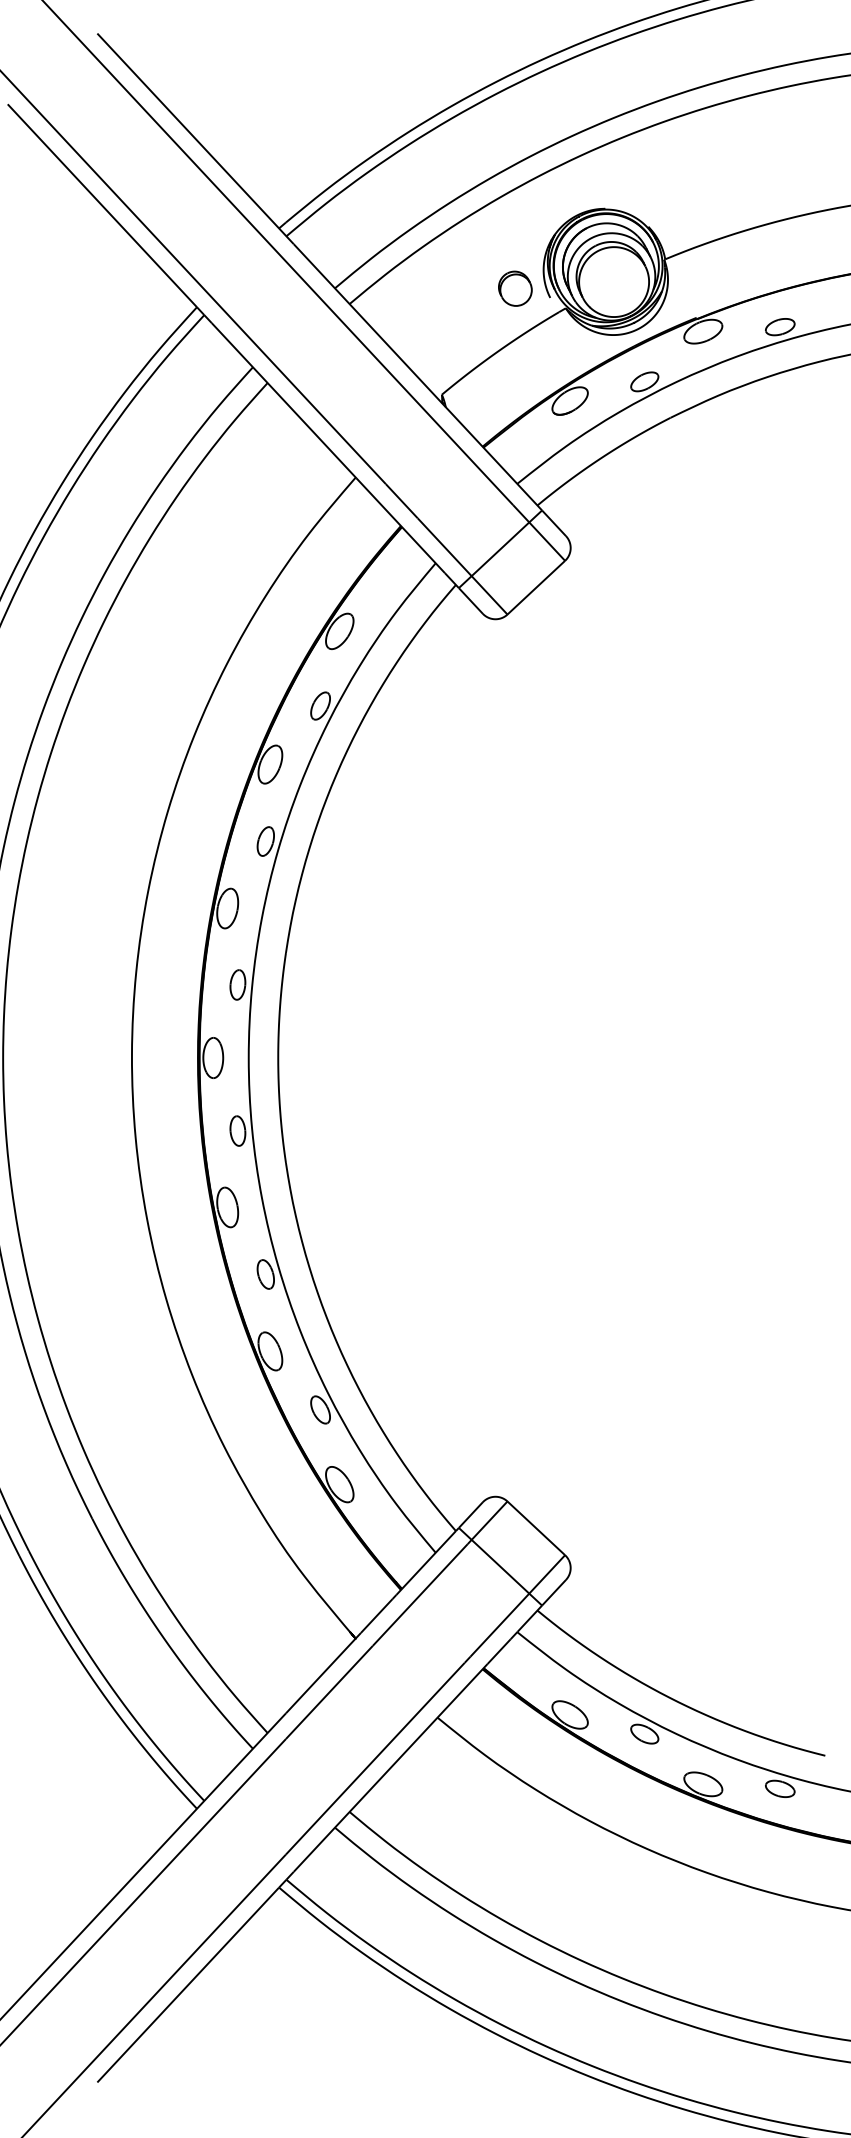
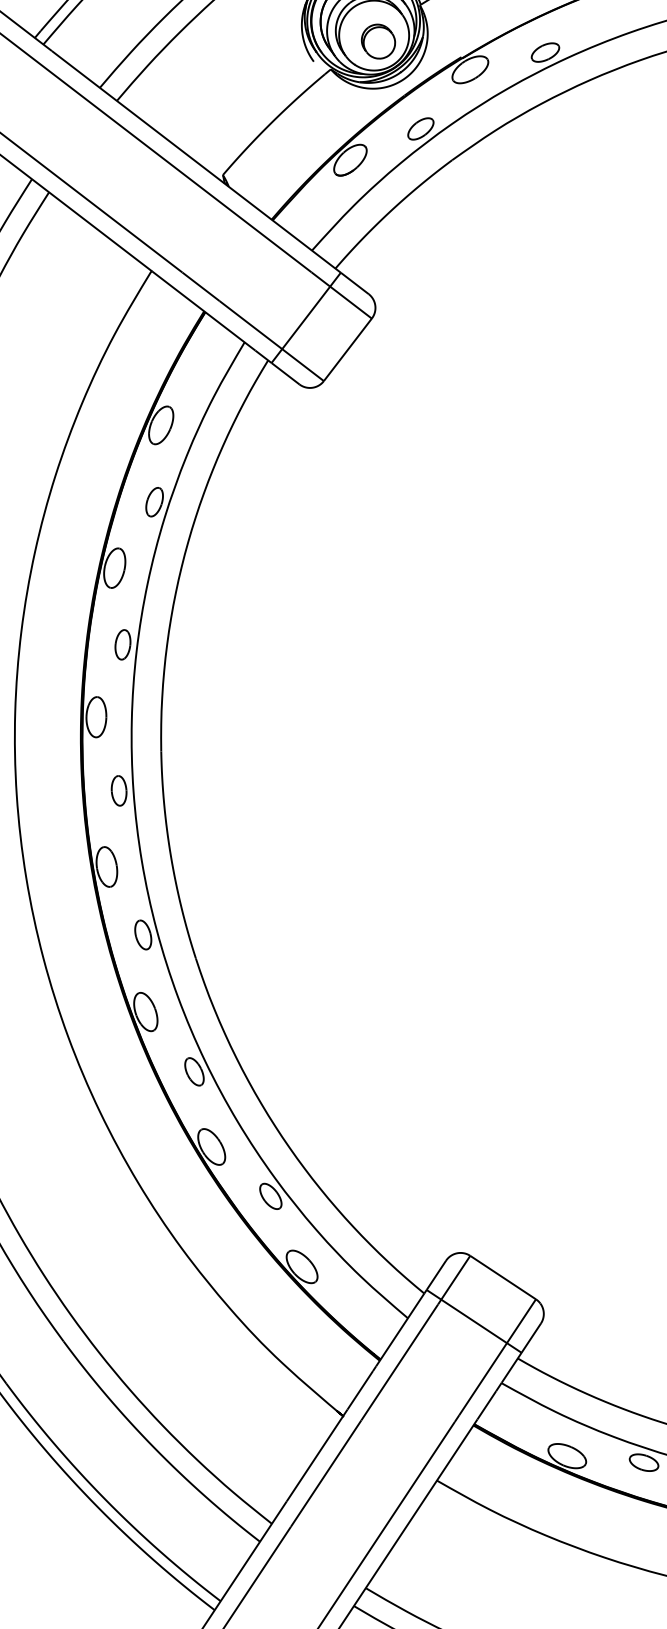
part: (515, 288) -> (378, 41), moved

